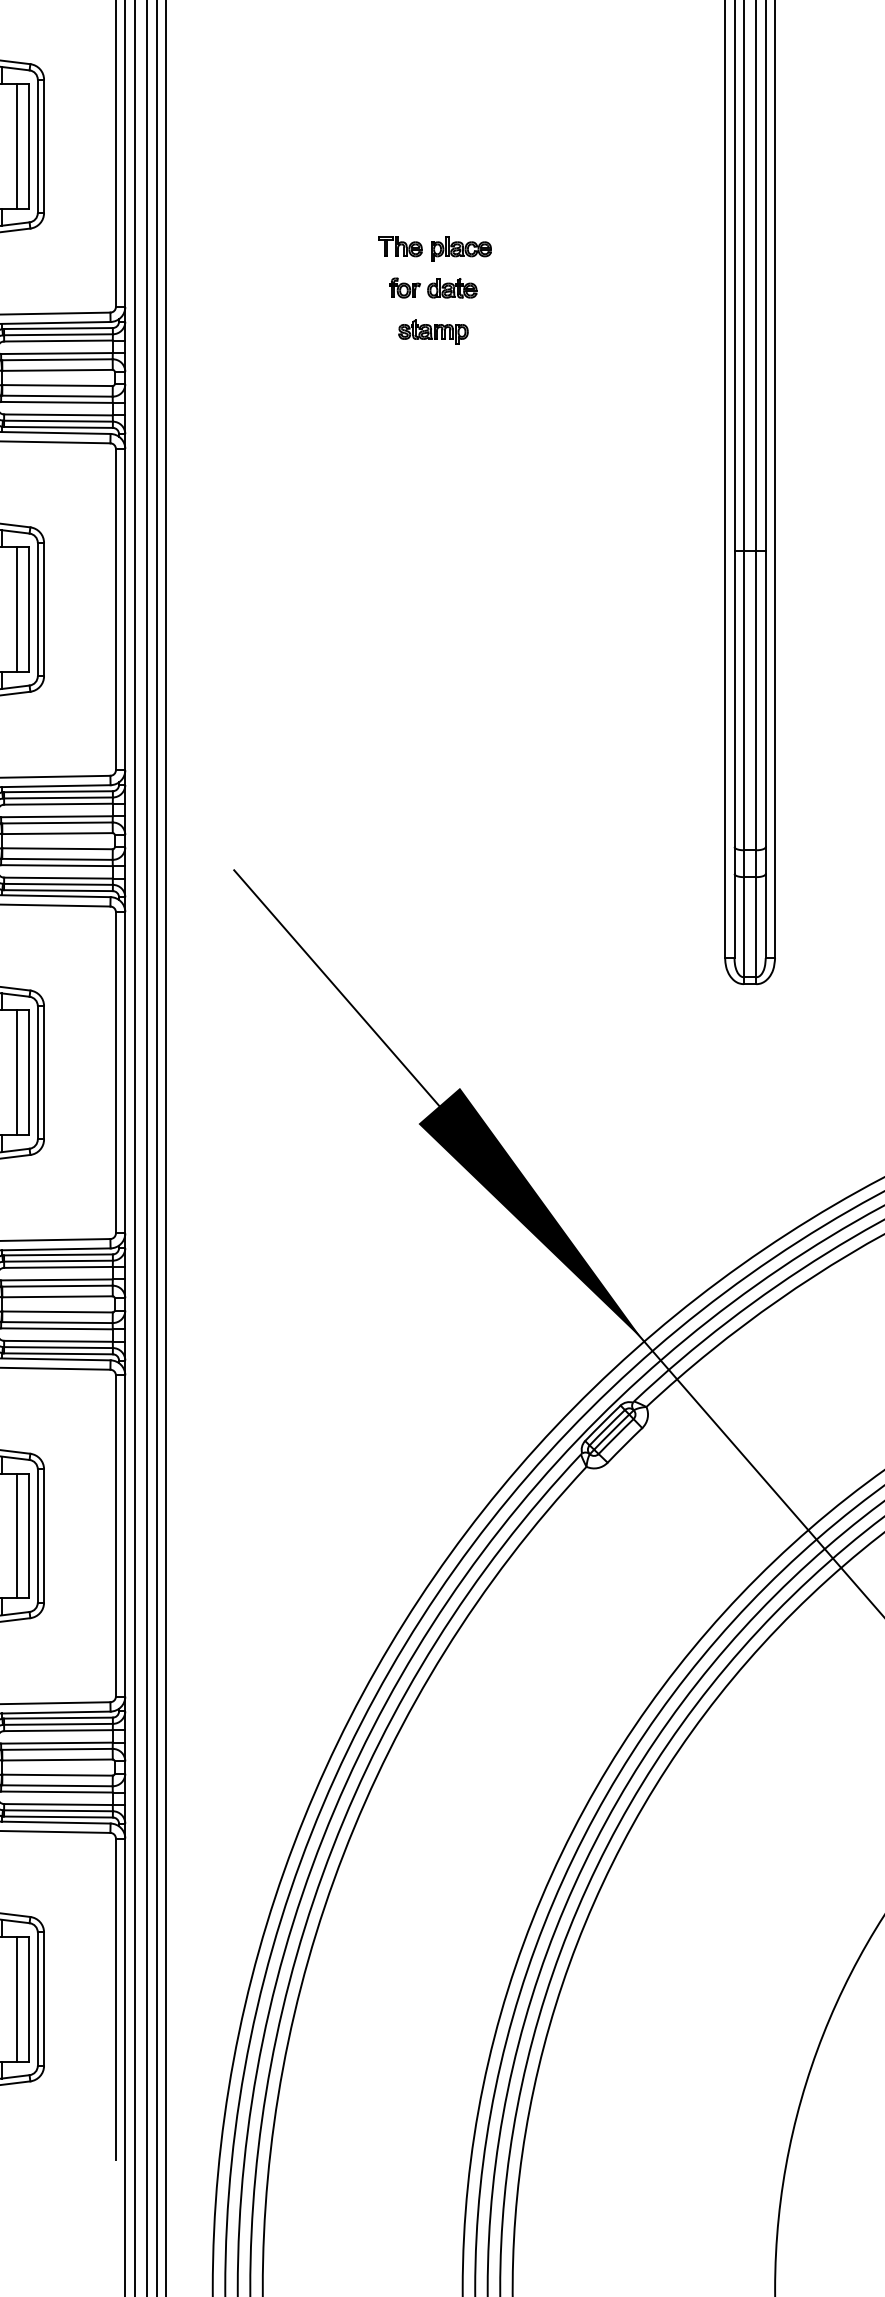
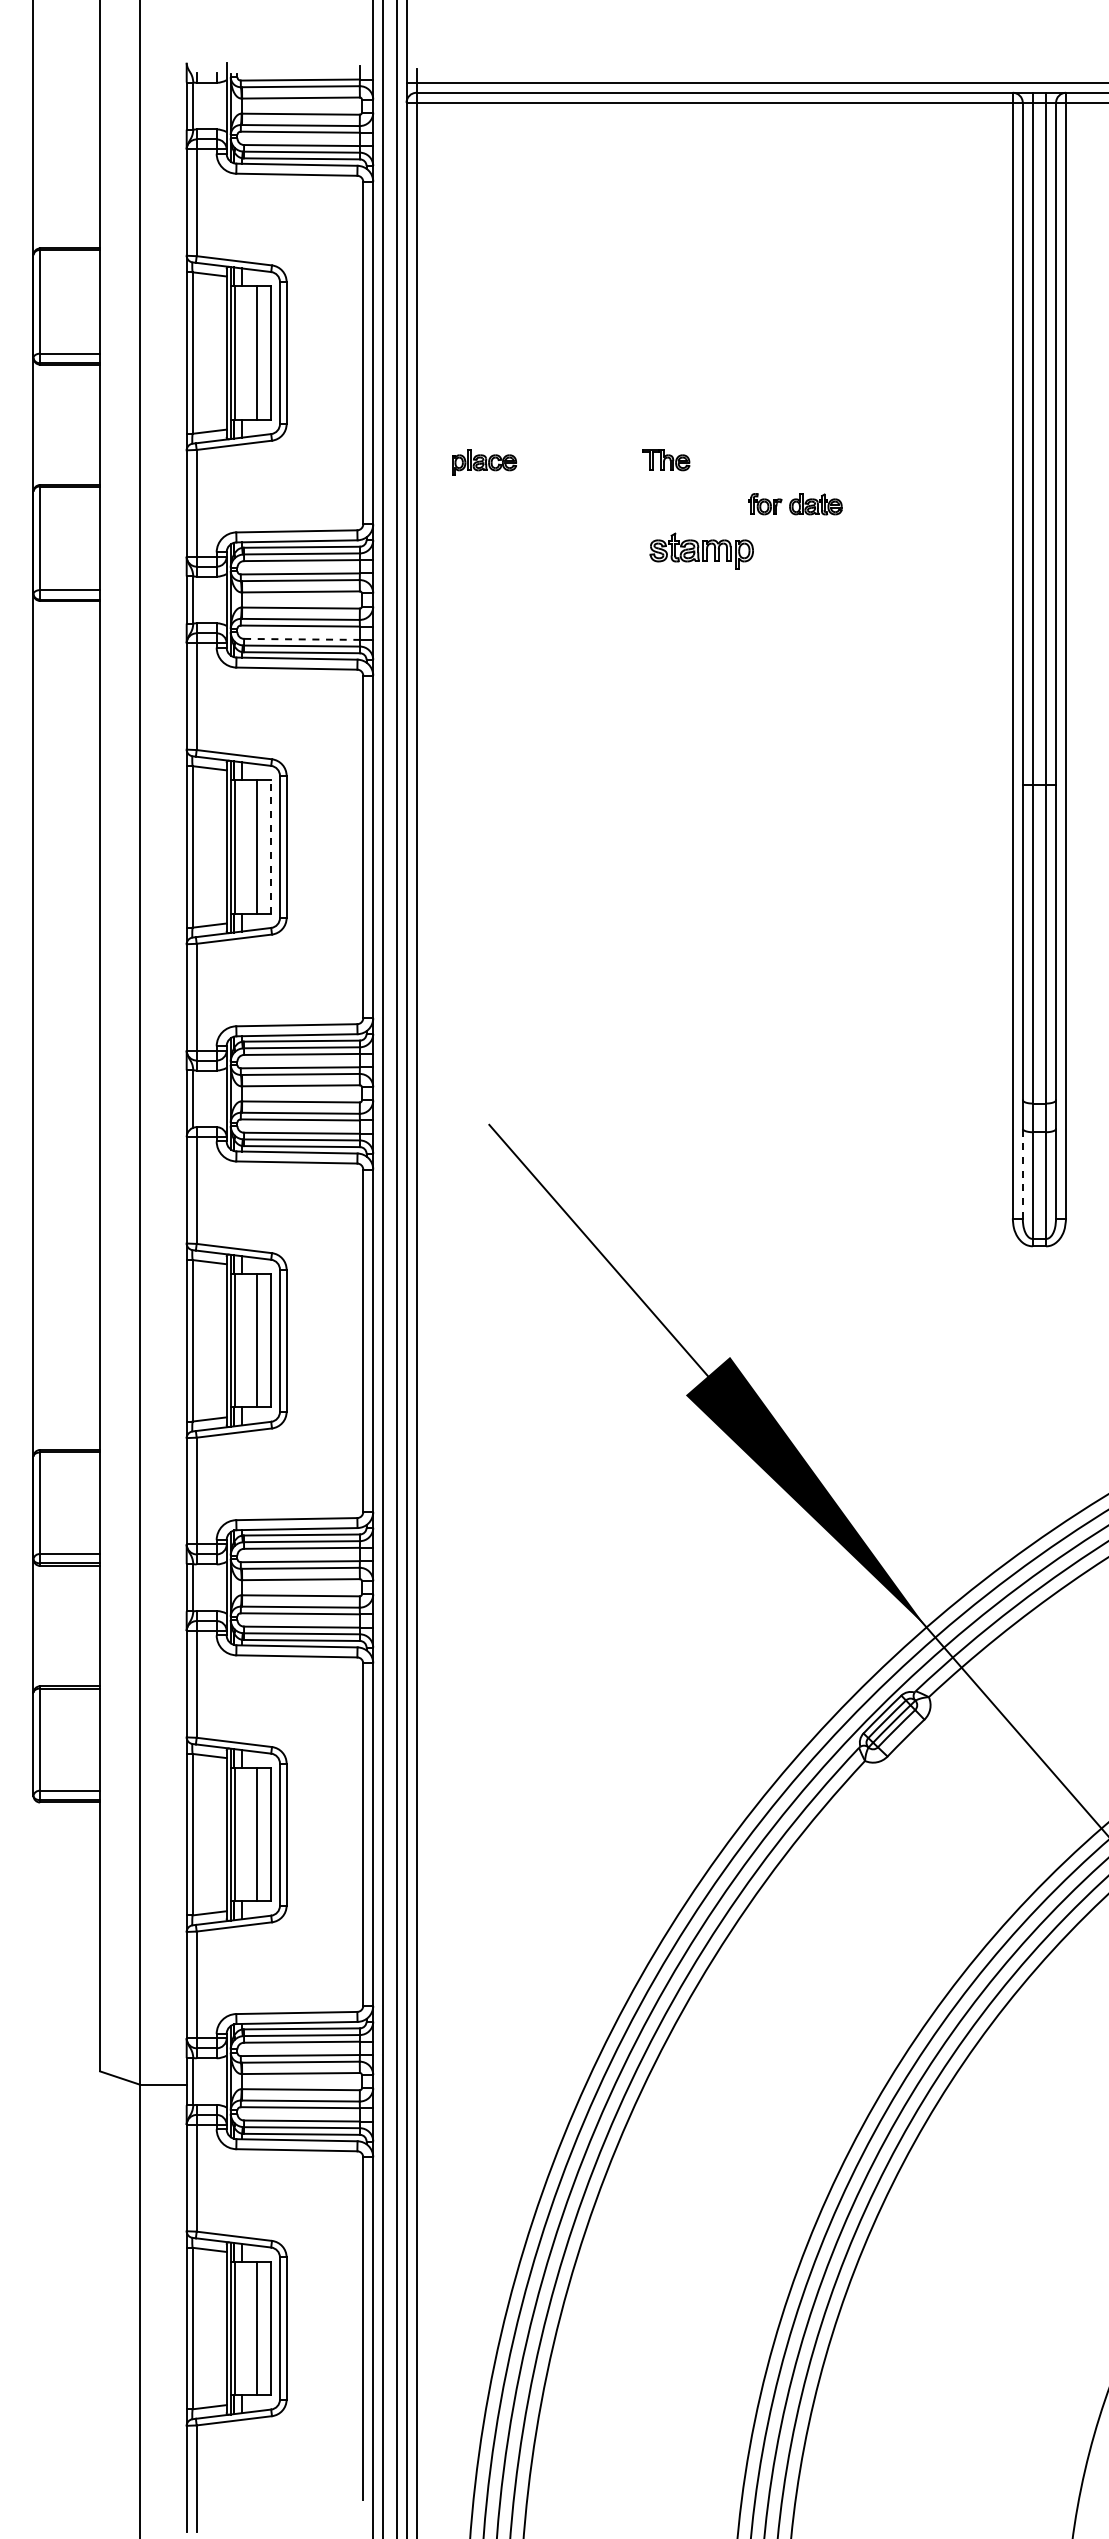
part: (461, 249) -> (484, 462), moved
part: (433, 288) -> (795, 504), moved
part: (433, 331) -> (701, 550), size x1.4
line: (58, 415) -> (302, 639), solid -> dashed
line: (28, 609) -> (270, 846), solid -> dashed
line: (734, 915) -> (1022, 1173), solid -> dashed

